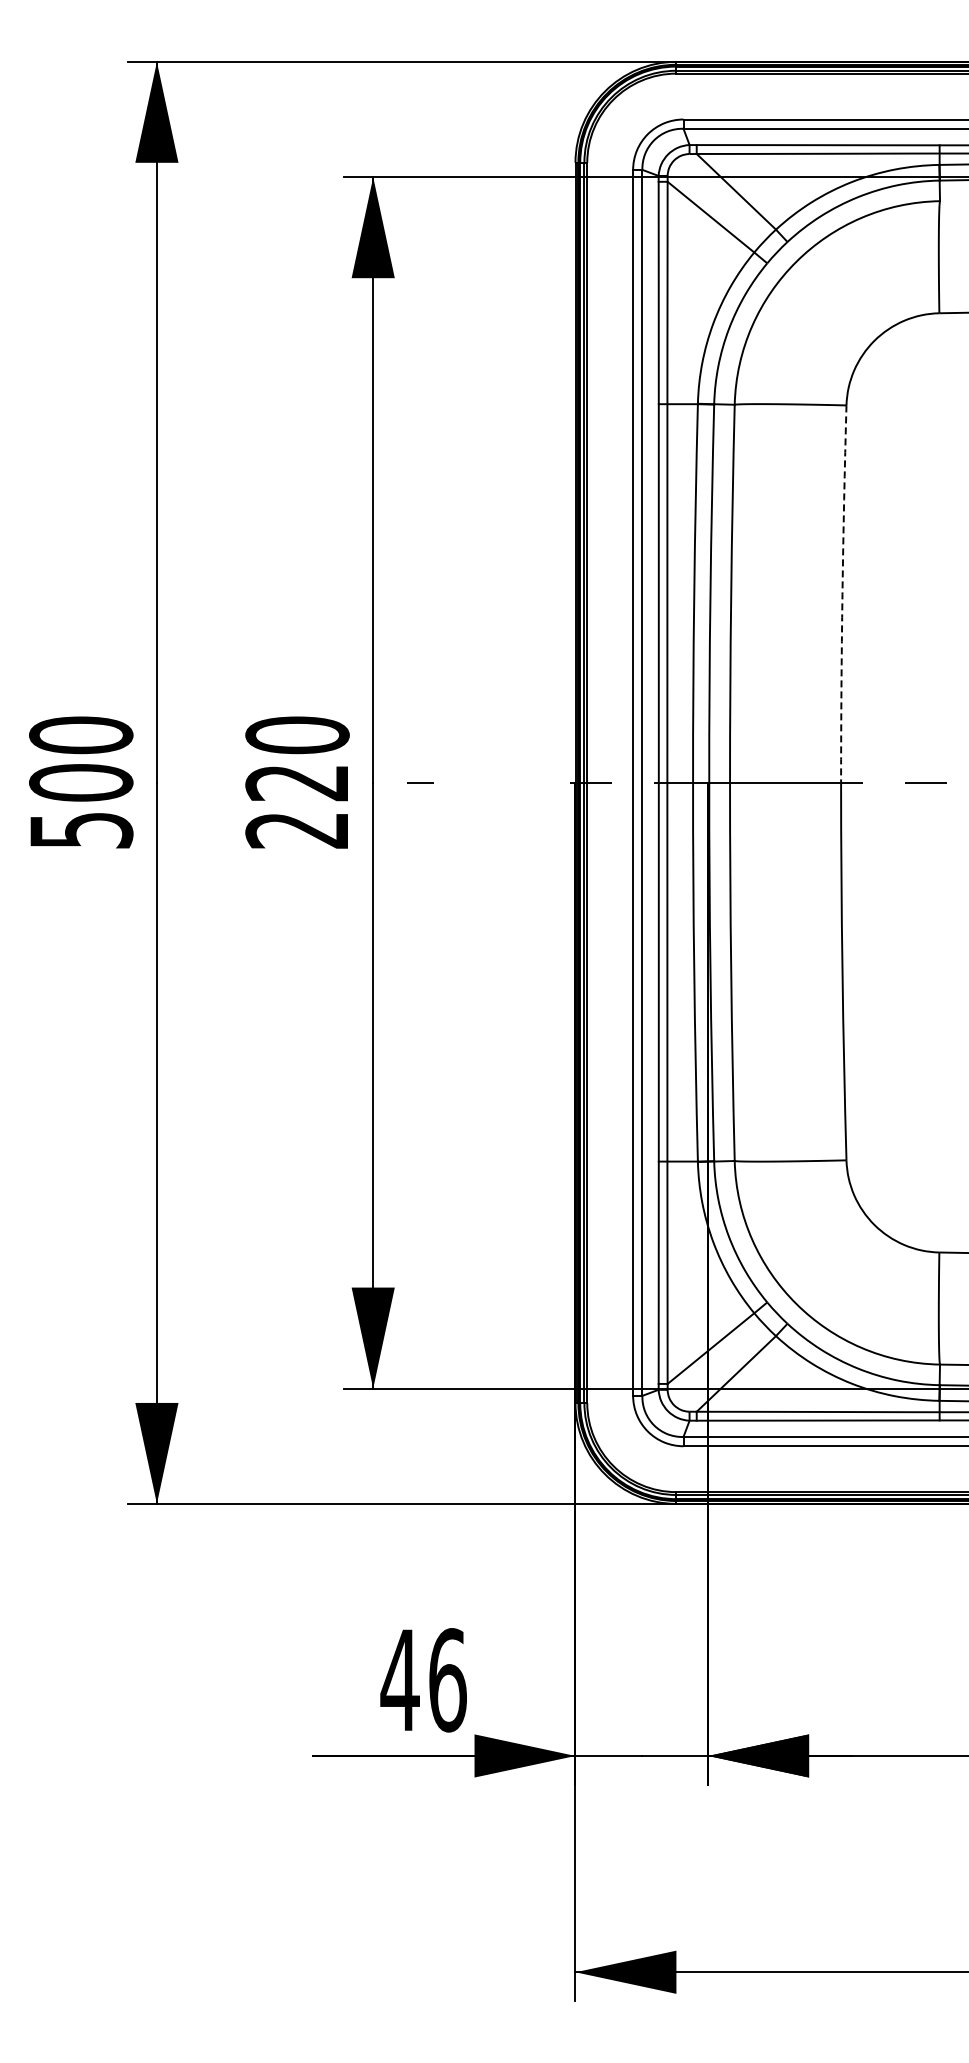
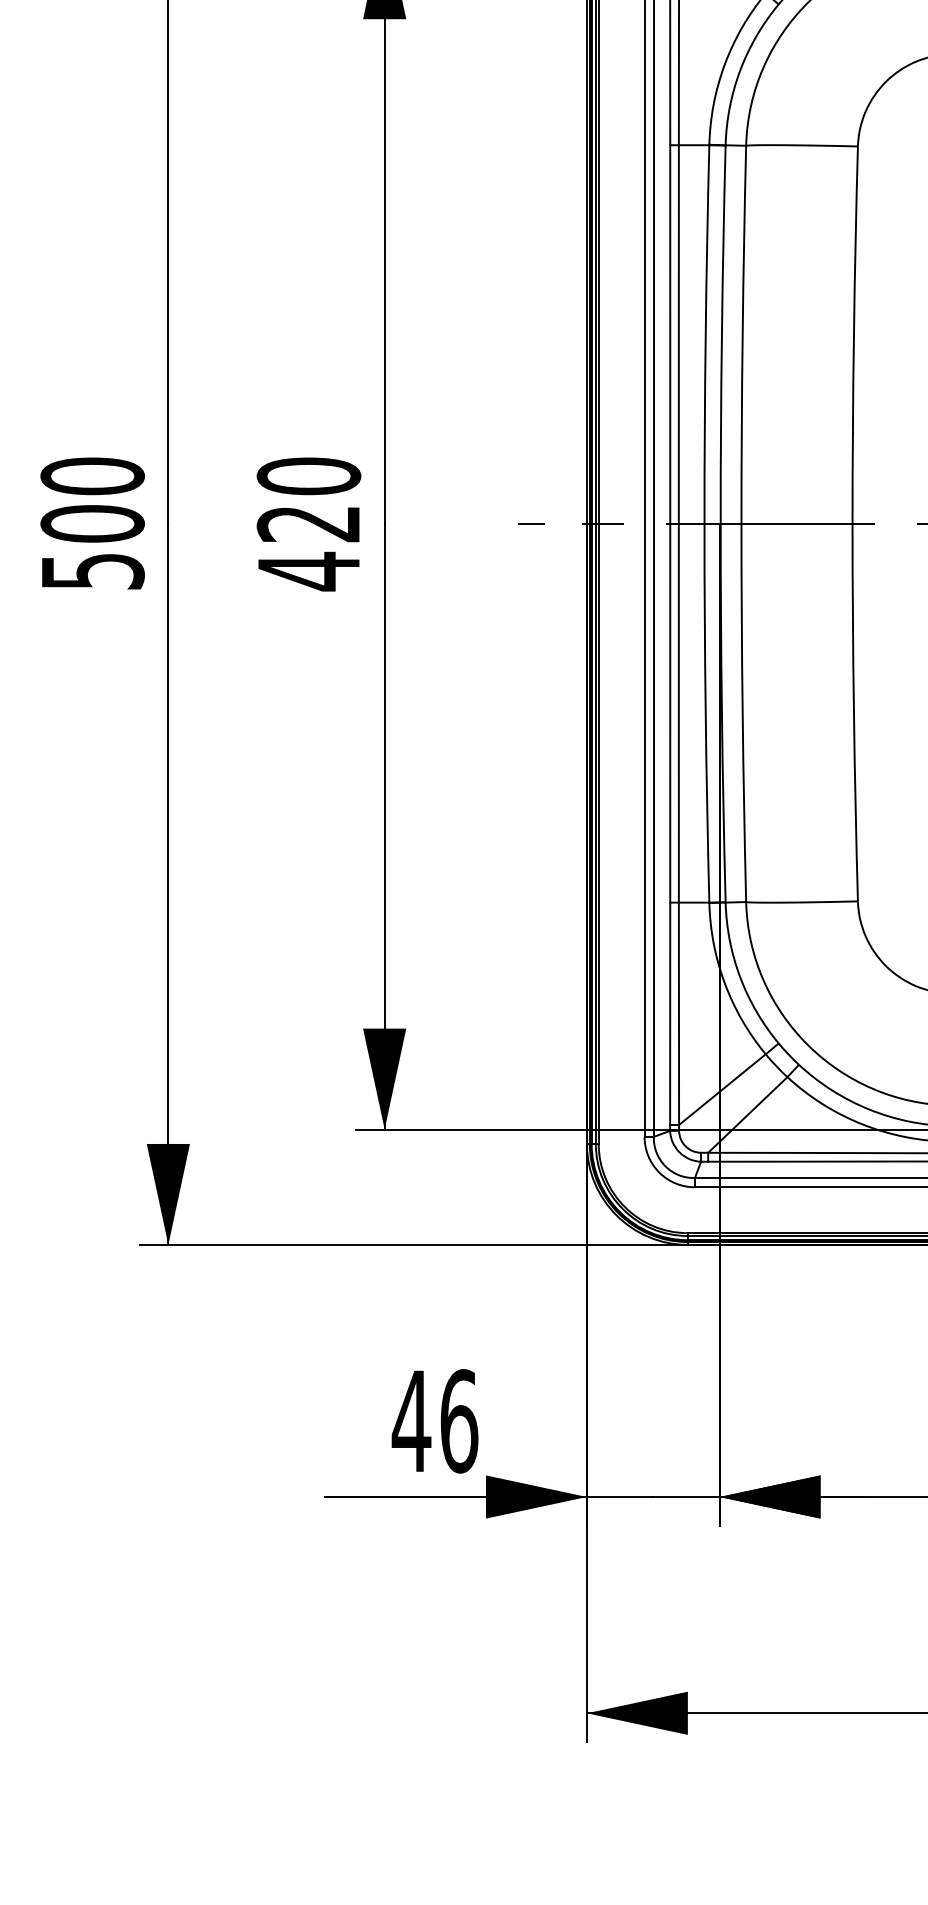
arc: (842, 594) -> (853, 335), dashed -> solid
line: (420, 782) -> (531, 523), moved
text: (296, 830) -> (307, 571), 220 -> 420

